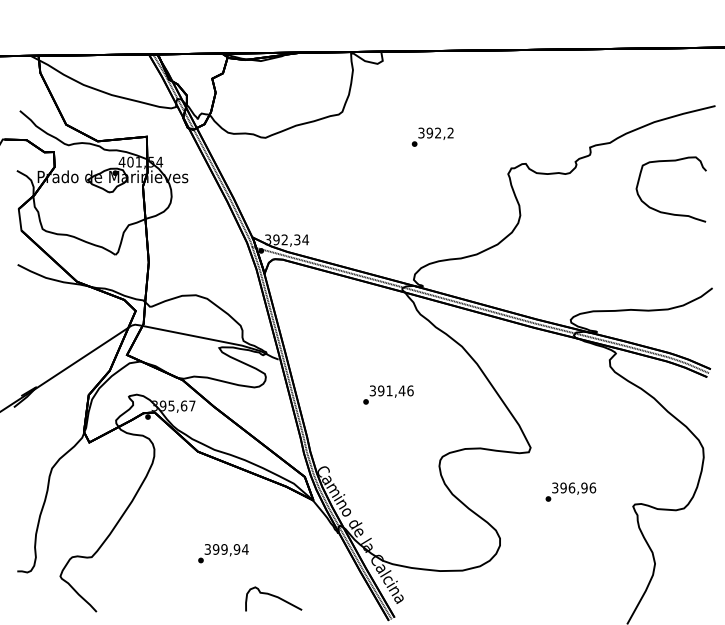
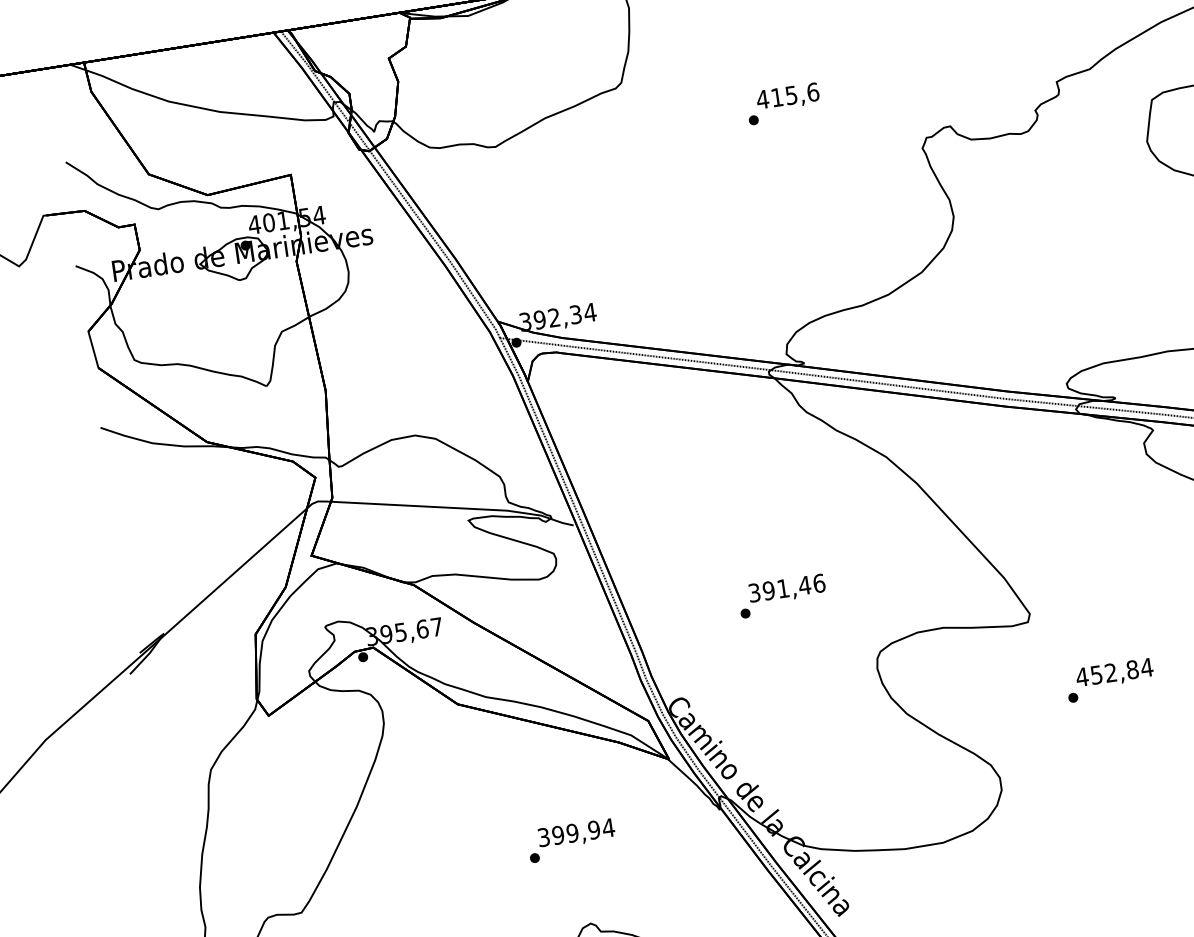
text: (435, 132) -> (786, 95), 392,2 -> 415,6
text: (388, 394) -> (782, 595), moved
text: (573, 487) -> (1113, 671), 396,96 -> 452,84
text: (223, 553) -> (571, 840), moved

